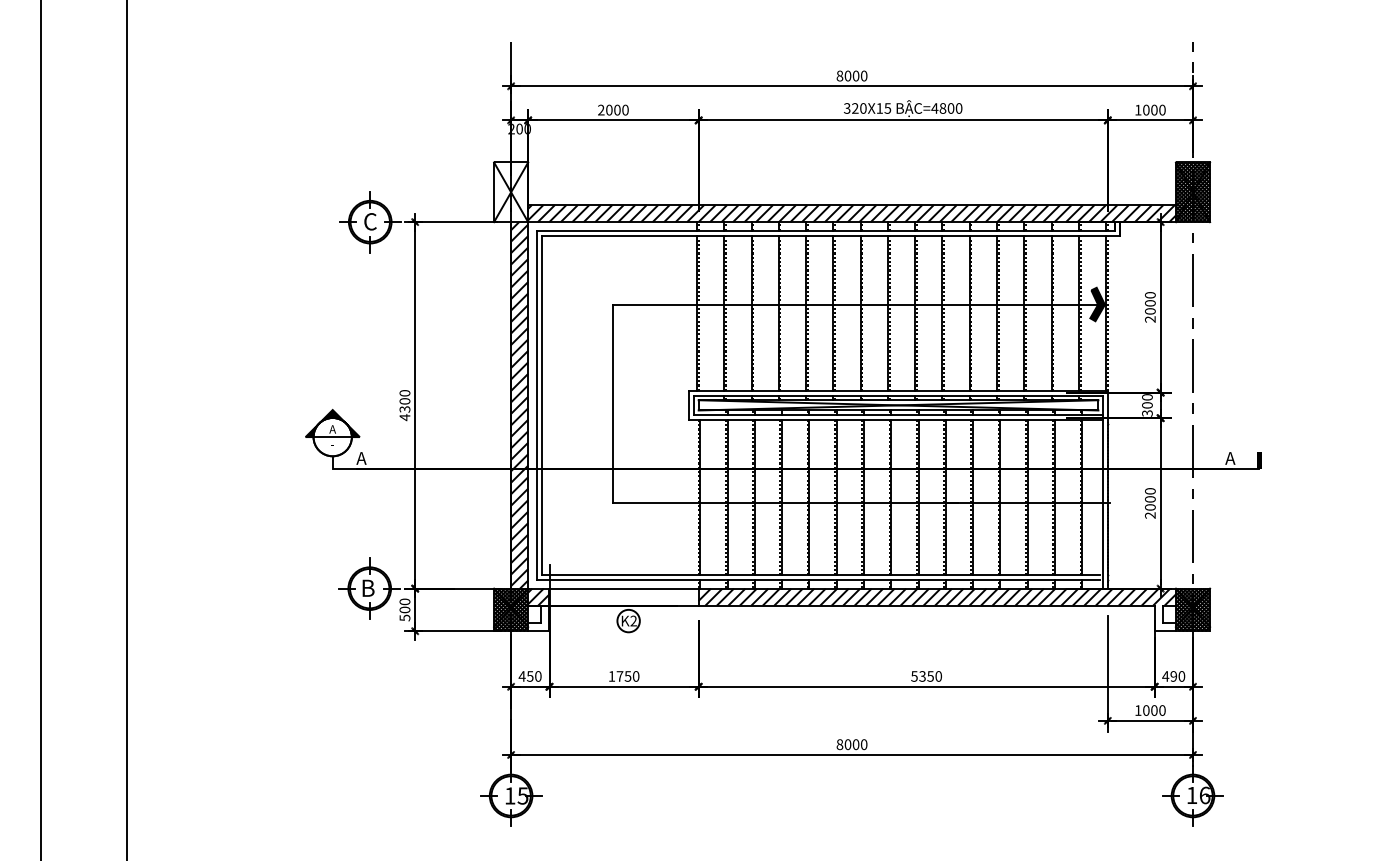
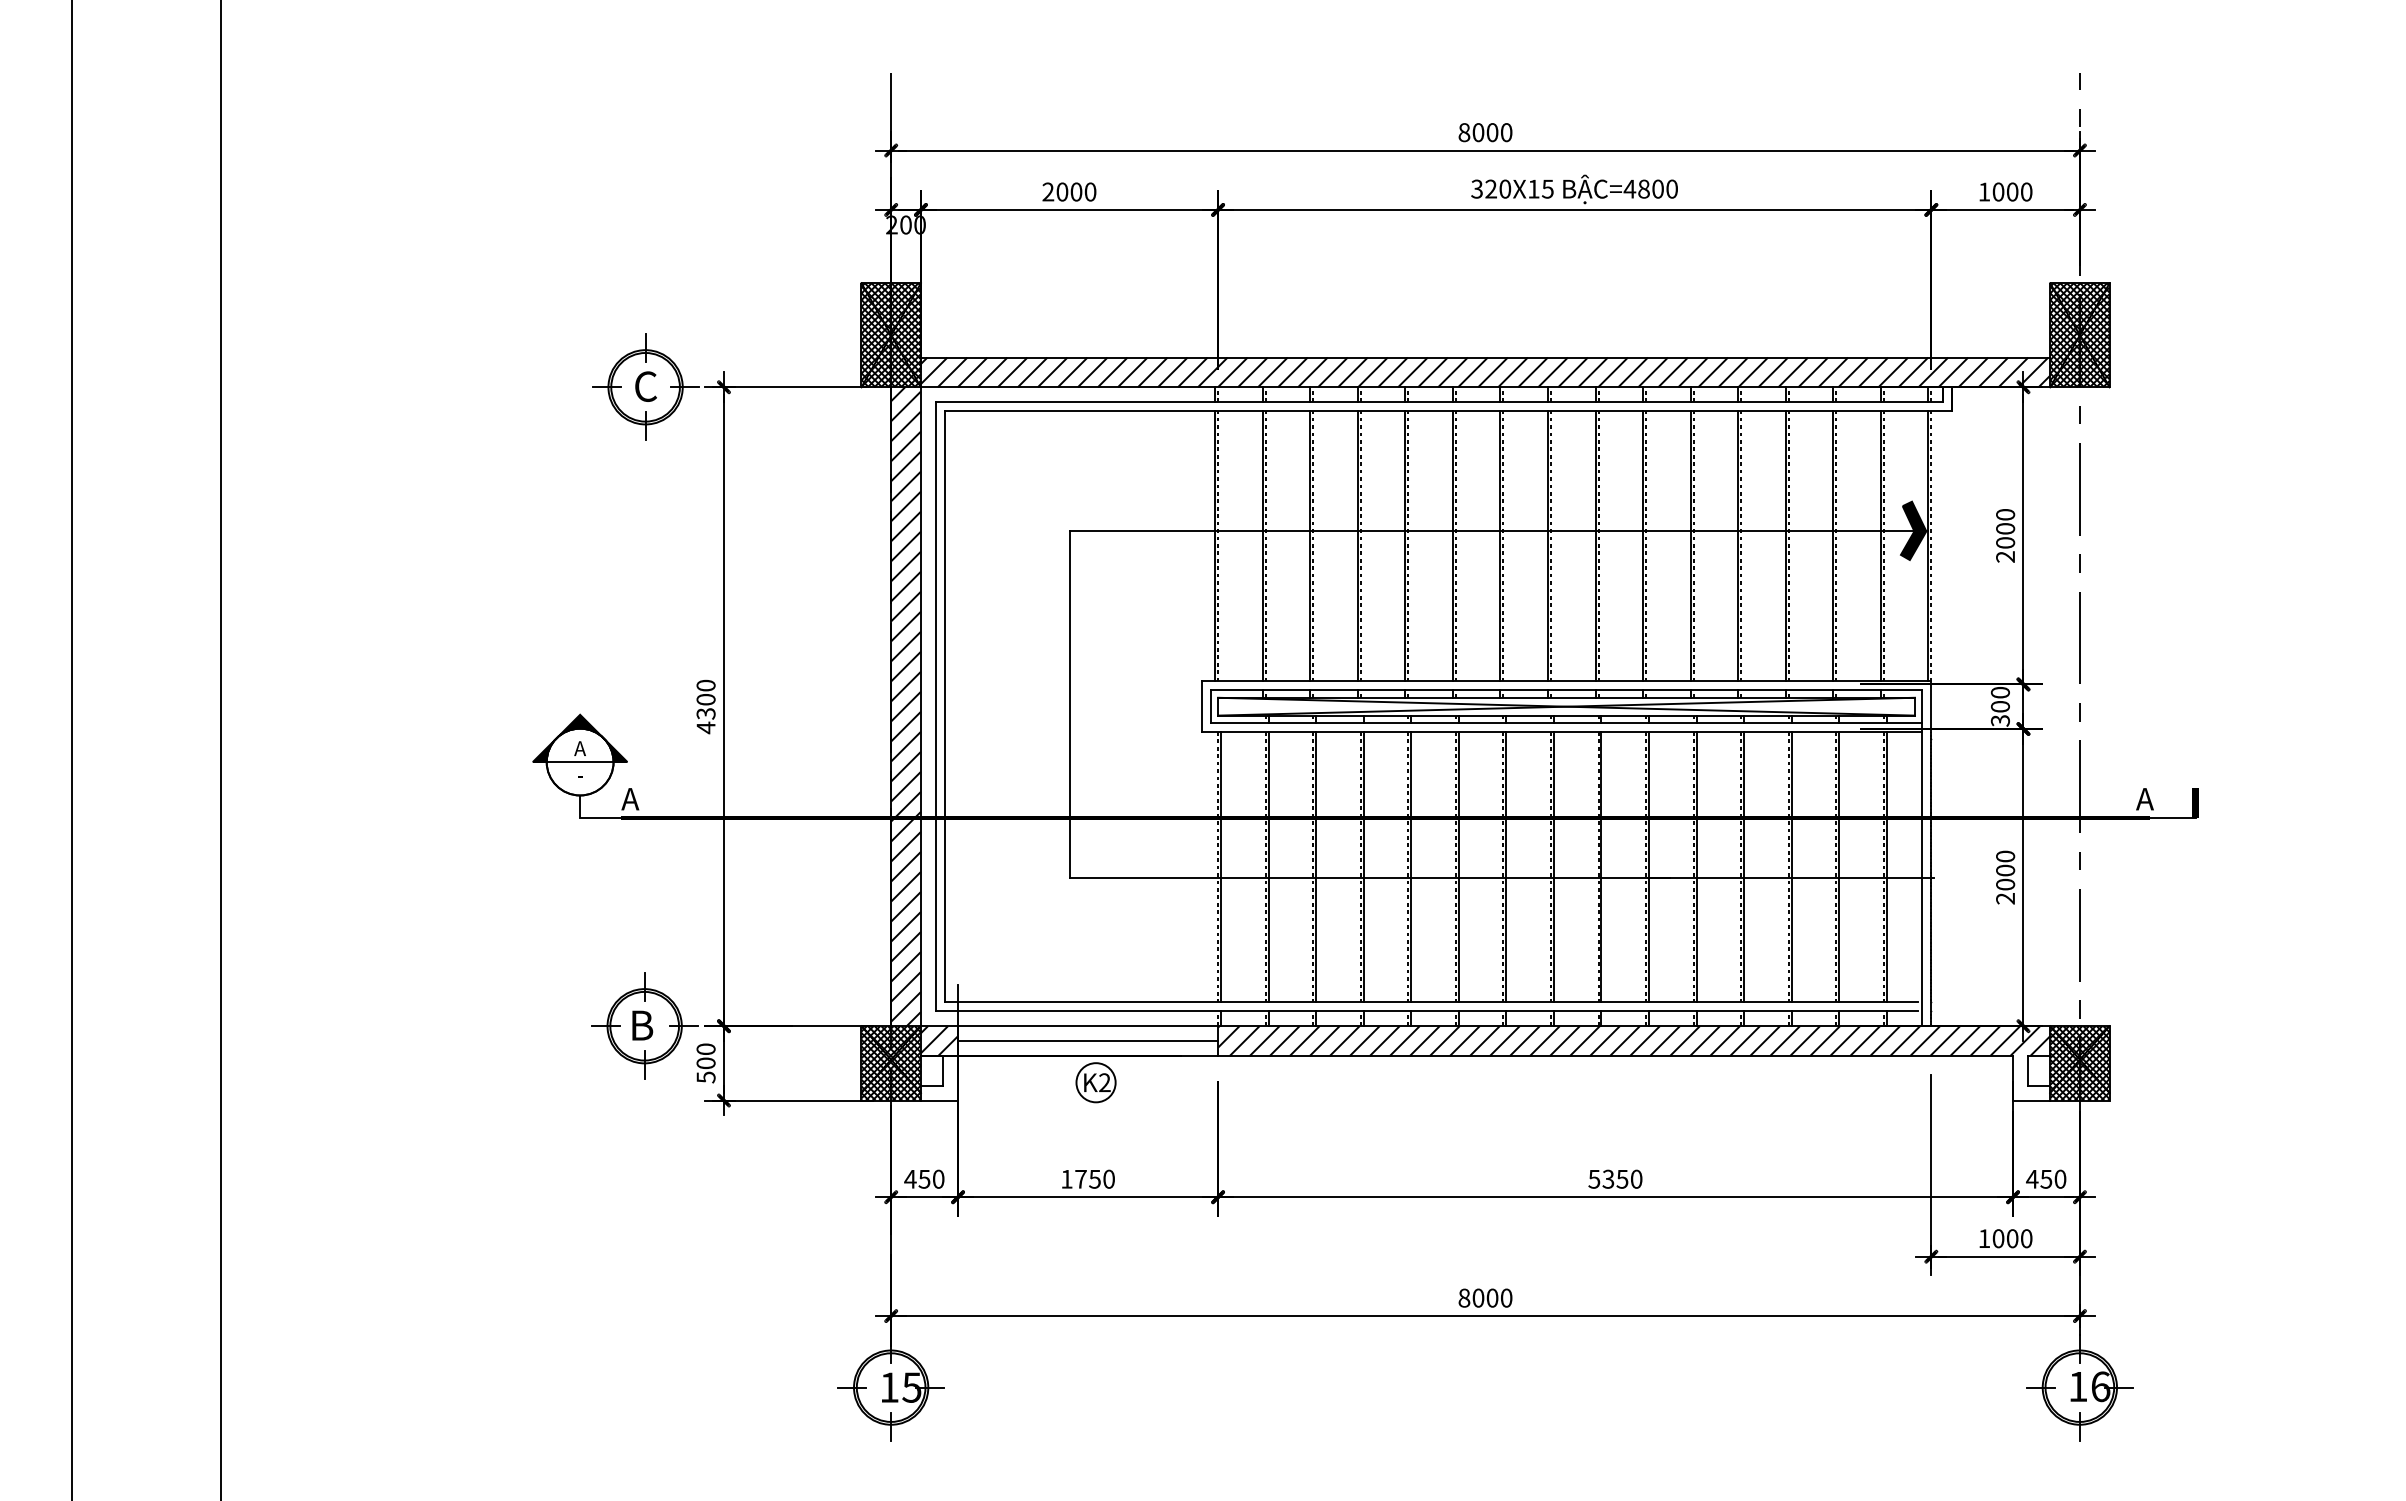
hatch: (511, 192) -> (891, 335), added
line: (623, 597) -> (1087, 1041), added
text: (1173, 676) -> (2045, 1179), 490 -> 450

